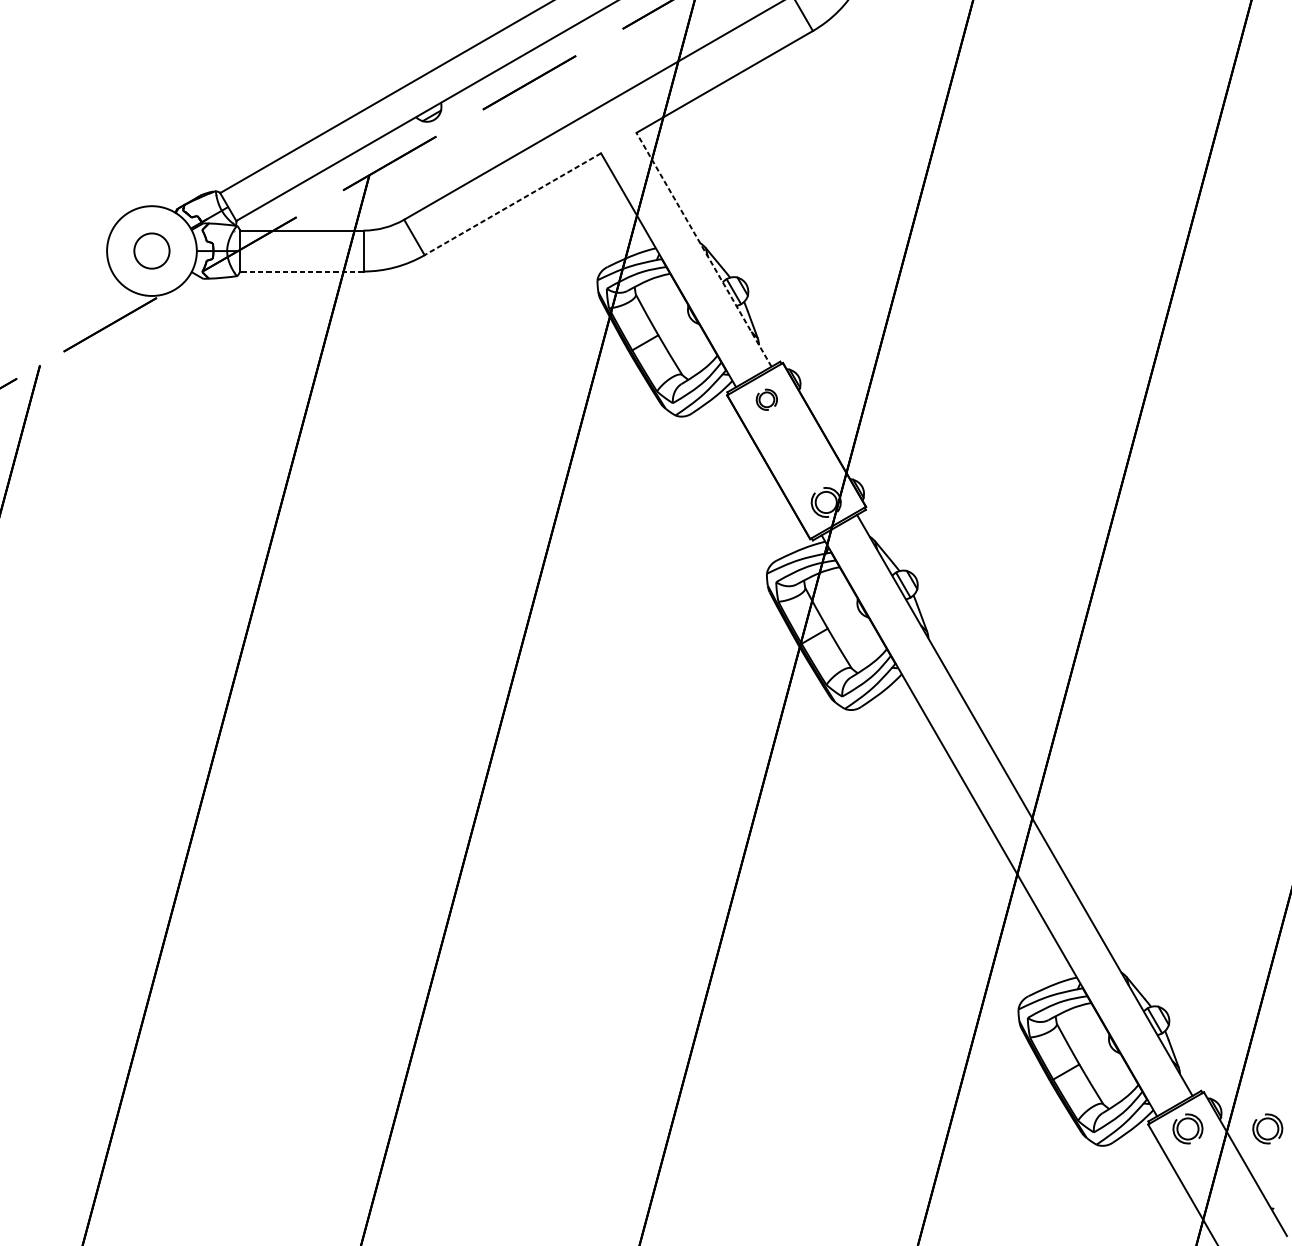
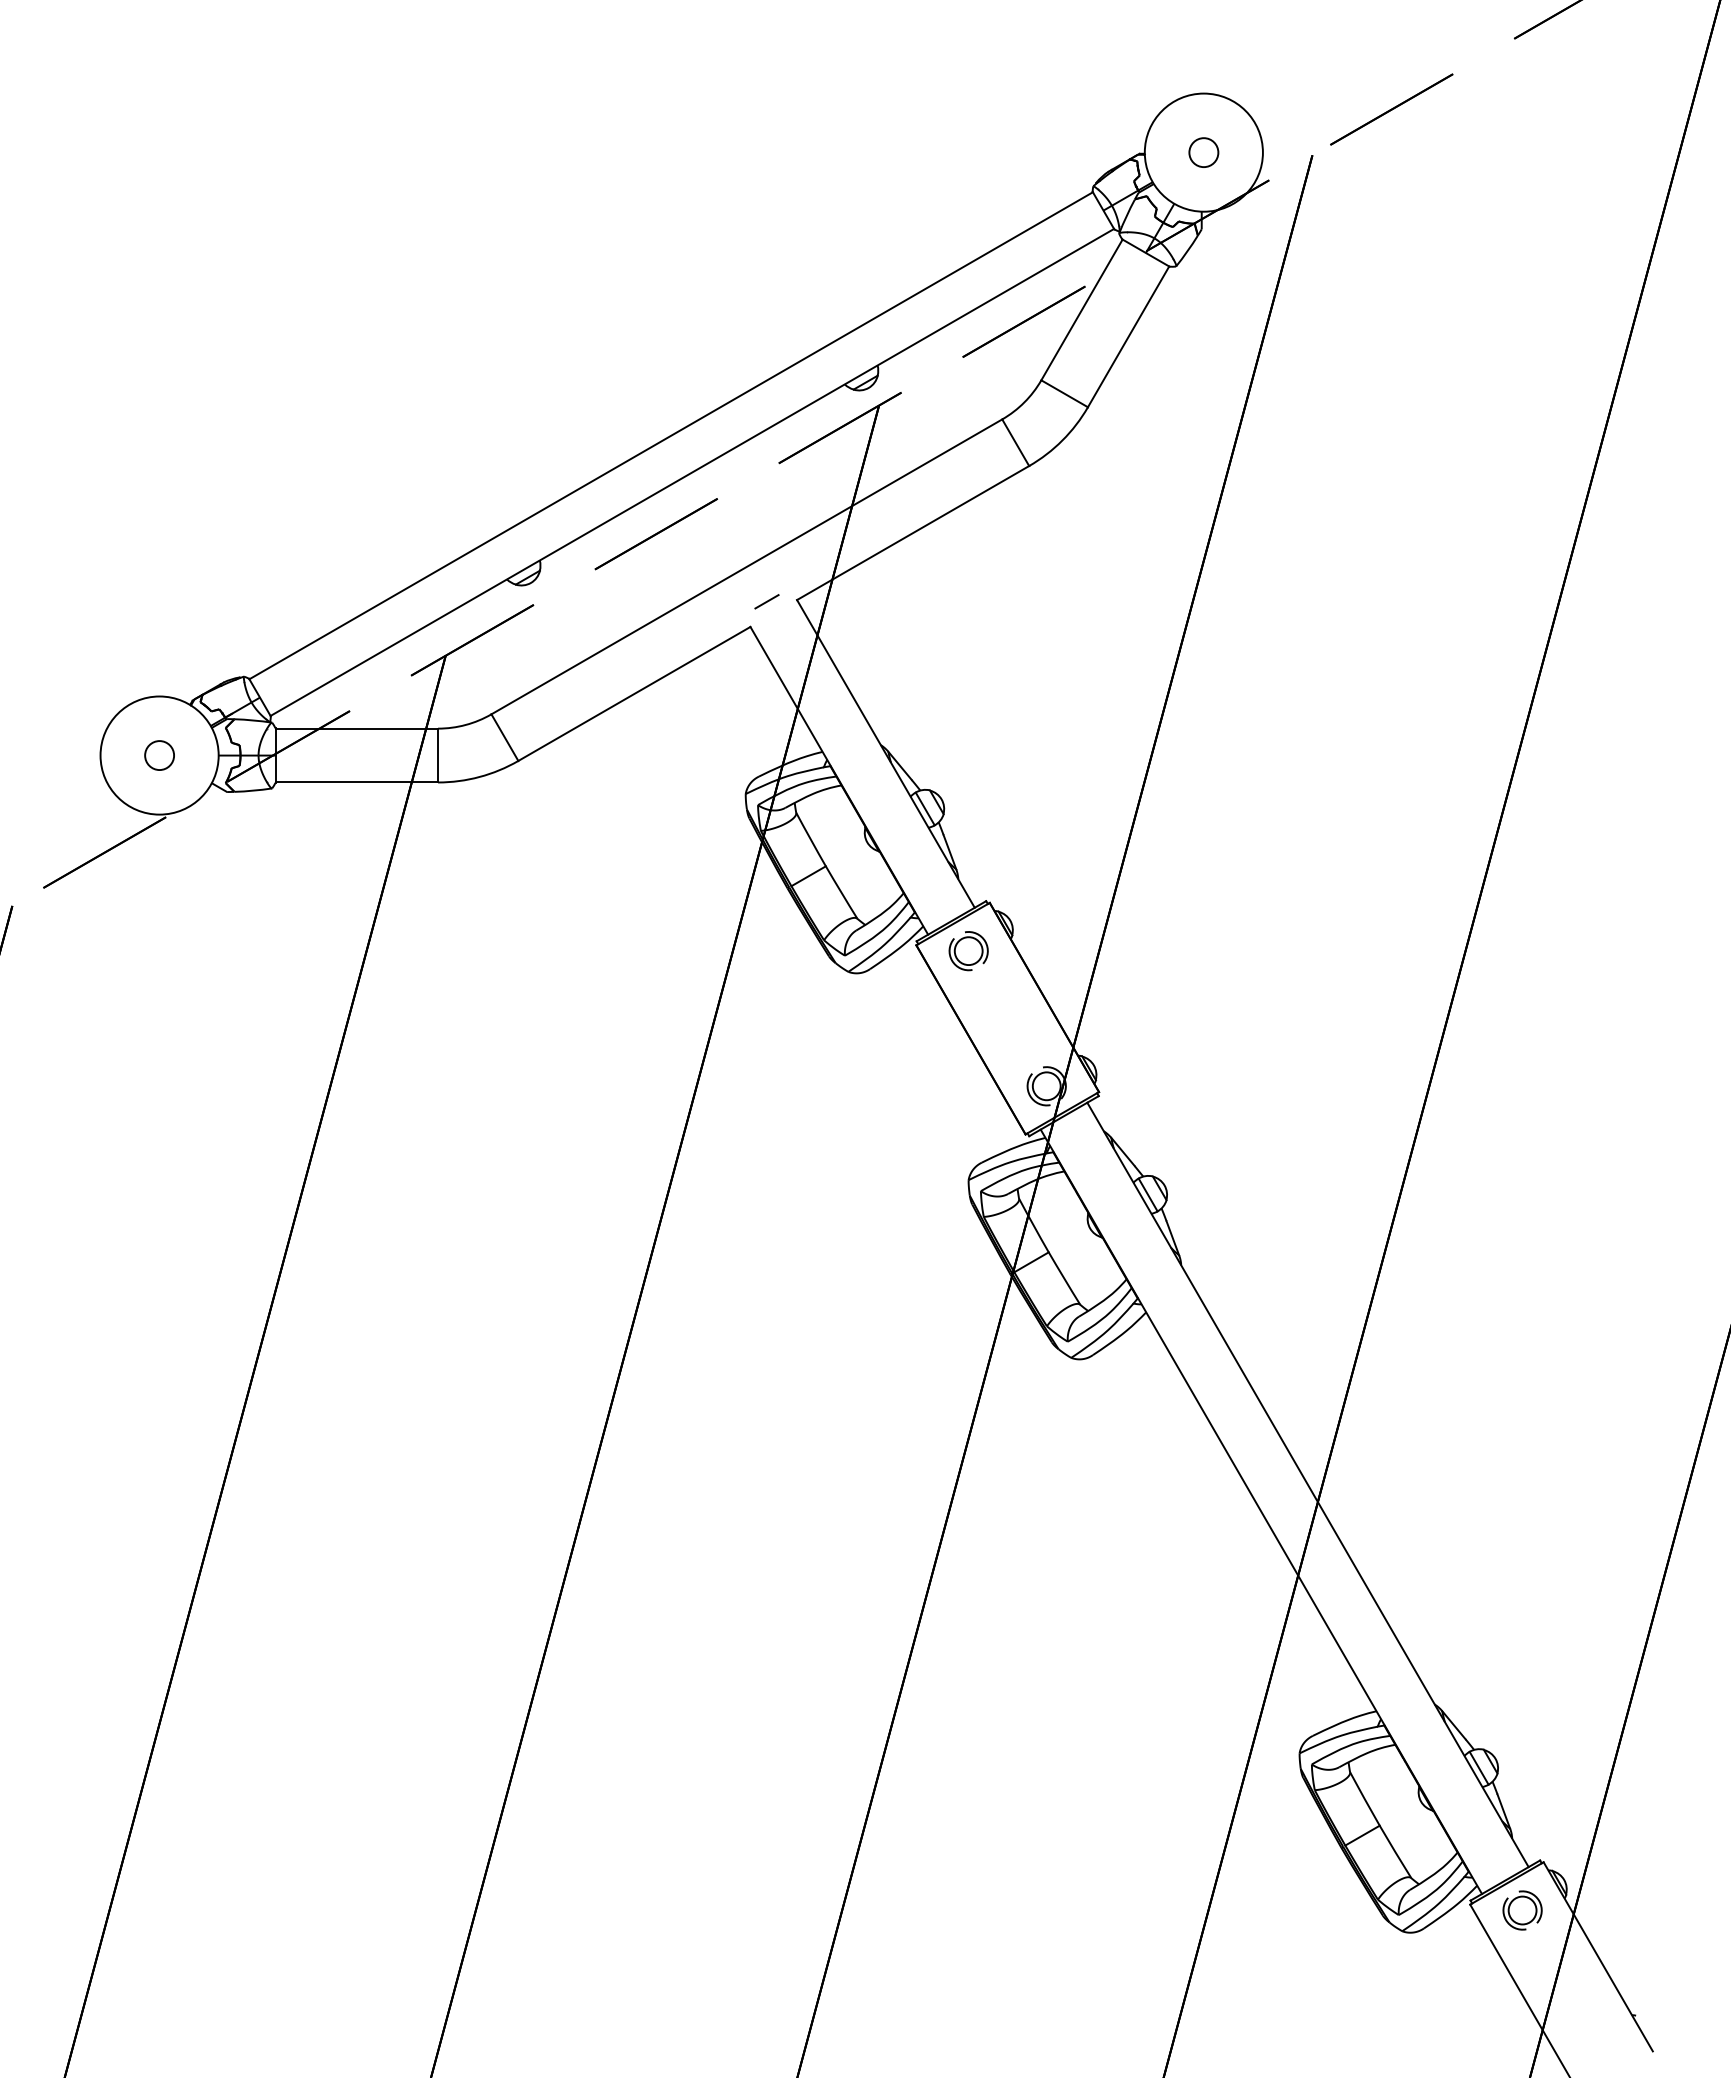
line: (613, 133) -> (766, 601), added
line: (512, 203) -> (634, 693), dashed -> solid
line: (703, 249) -> (885, 753), dashed -> solid
circle: (151, 251) -> (159, 755), size x0.62
line: (301, 271) -> (356, 782), dashed -> solid
part: (766, 400) -> (968, 951), size x1.43
part: (1267, 1128) -> (1627, 1910), removed

